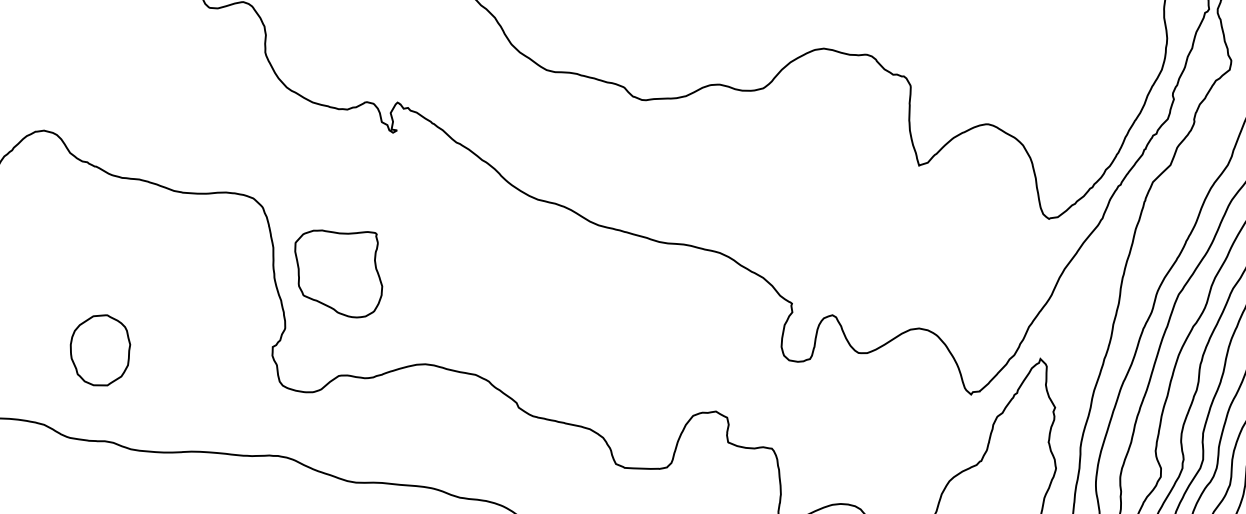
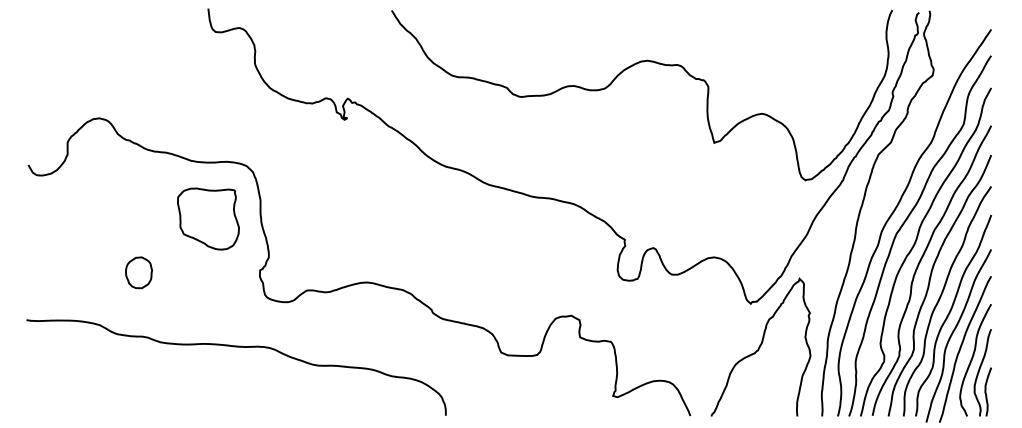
part: (338, 273) -> (208, 218), moved
part: (99, 350) -> (138, 272), size x0.62

